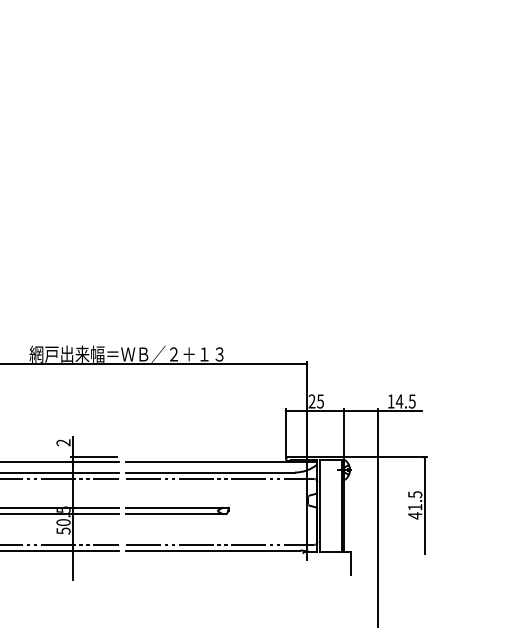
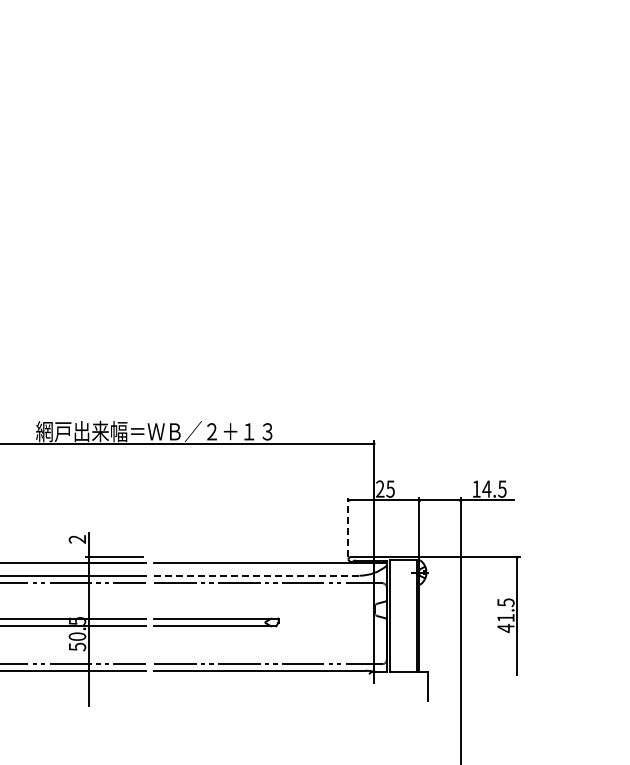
line: (285, 432) -> (348, 526), solid -> dashed
line: (210, 472) -> (256, 575), solid -> dashed

